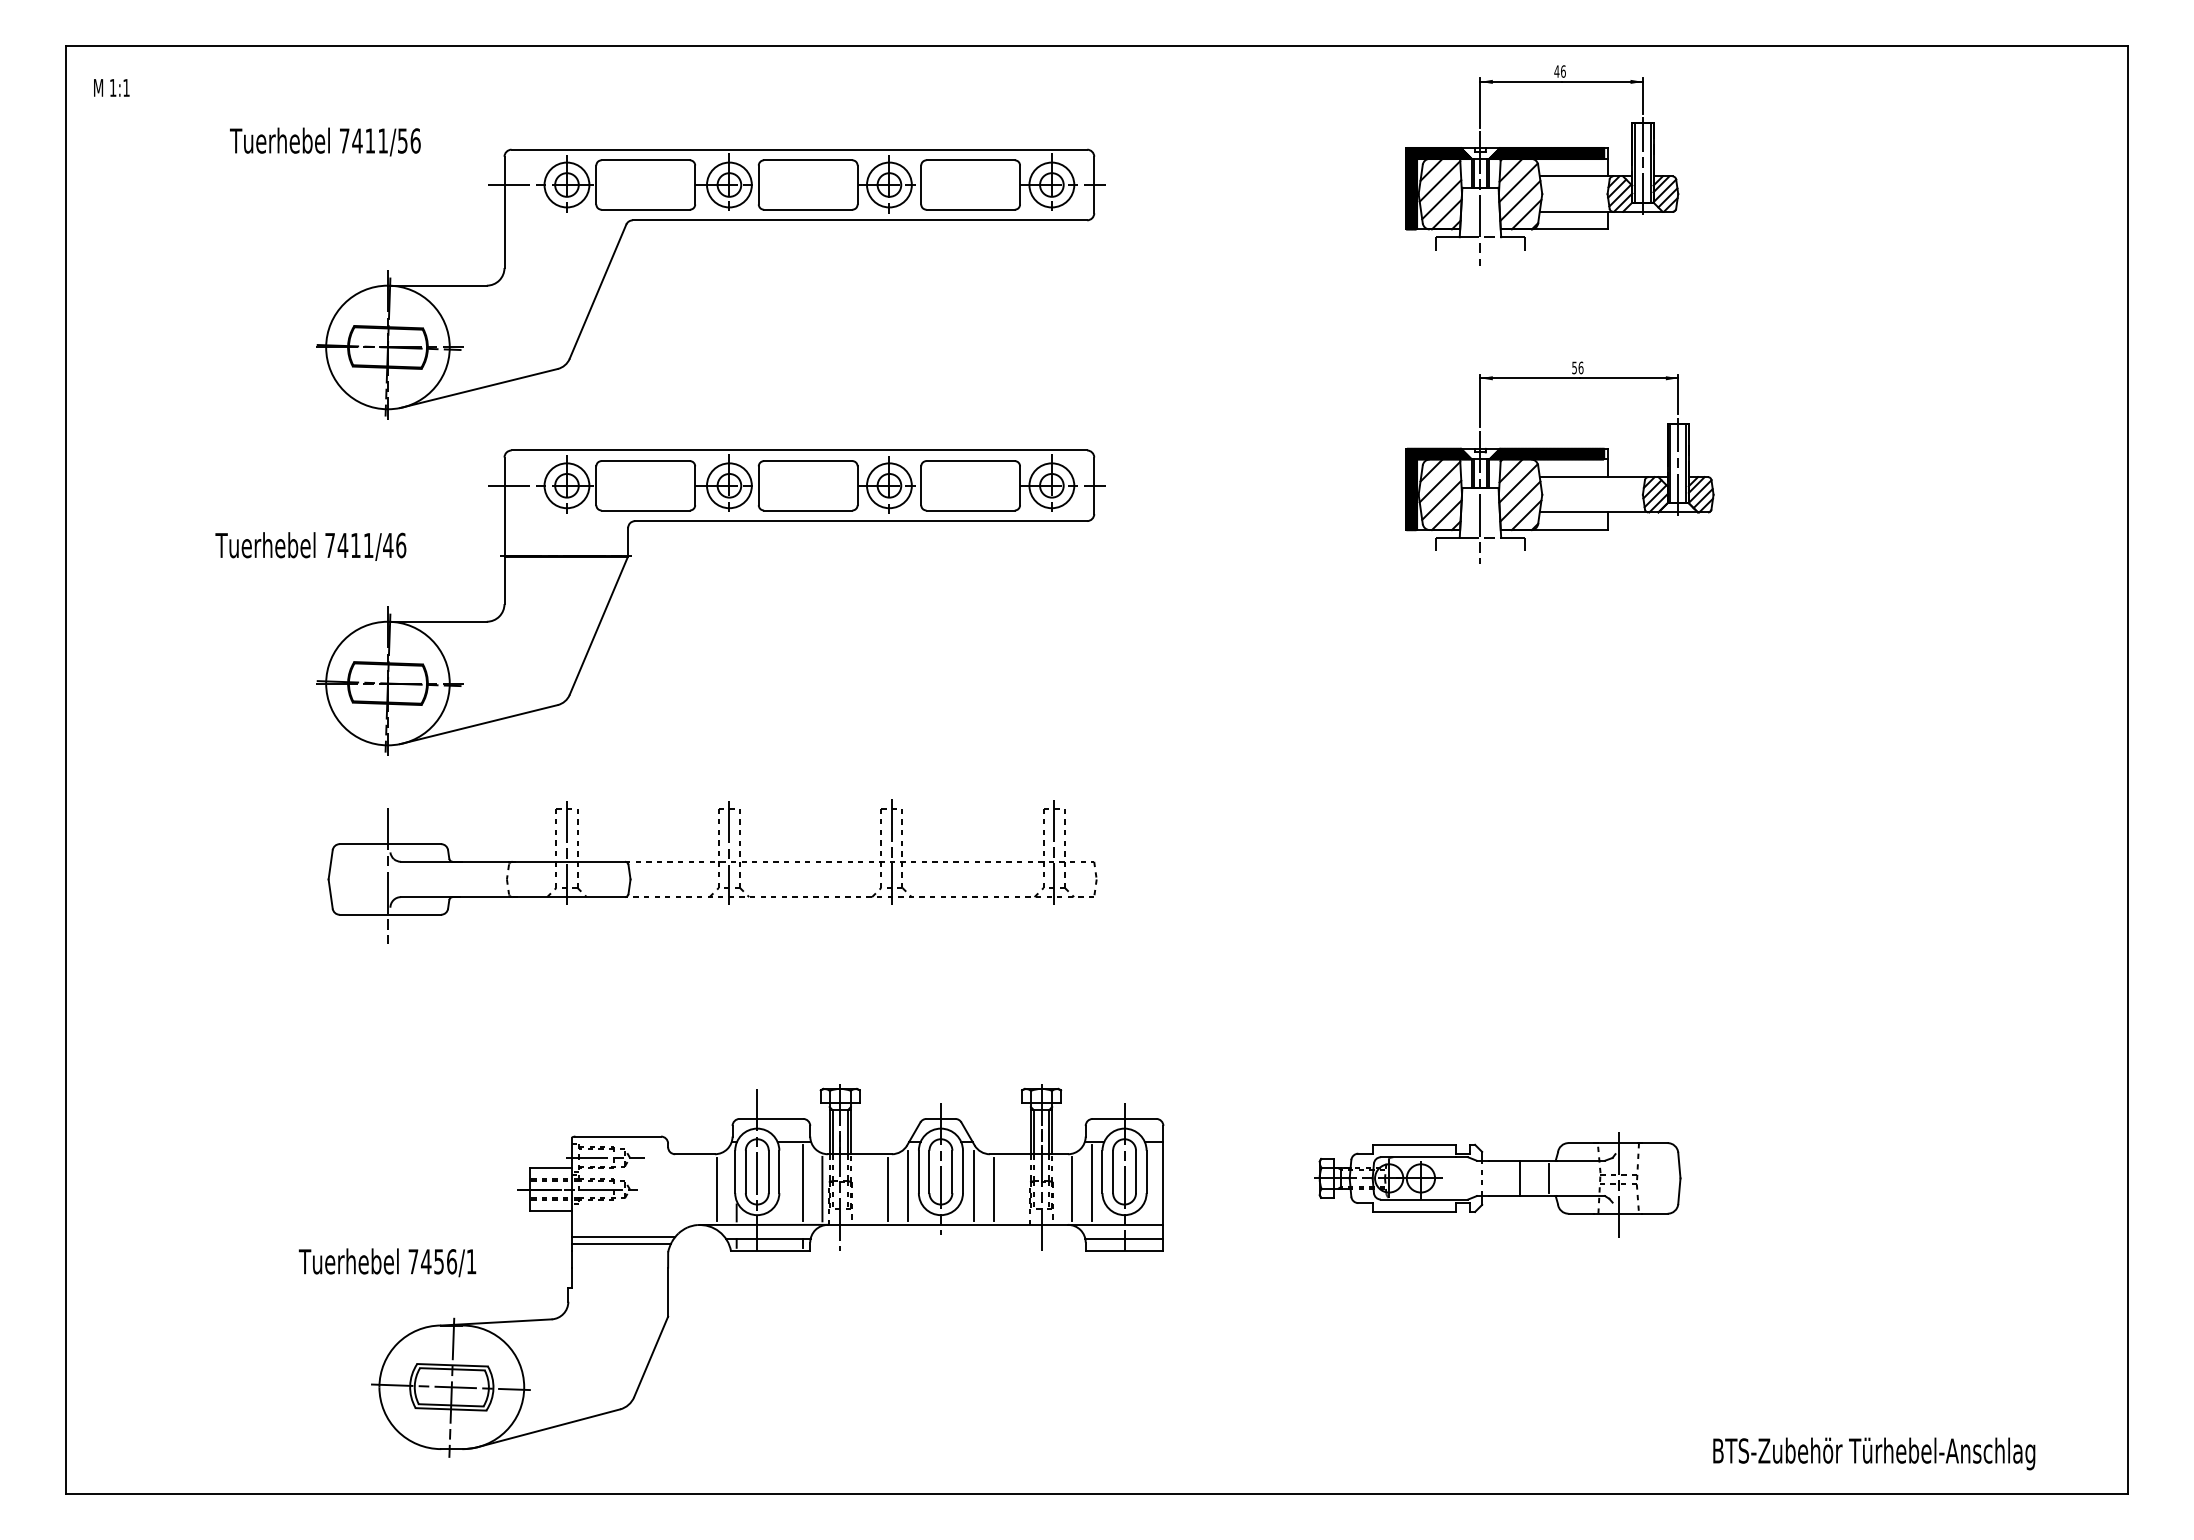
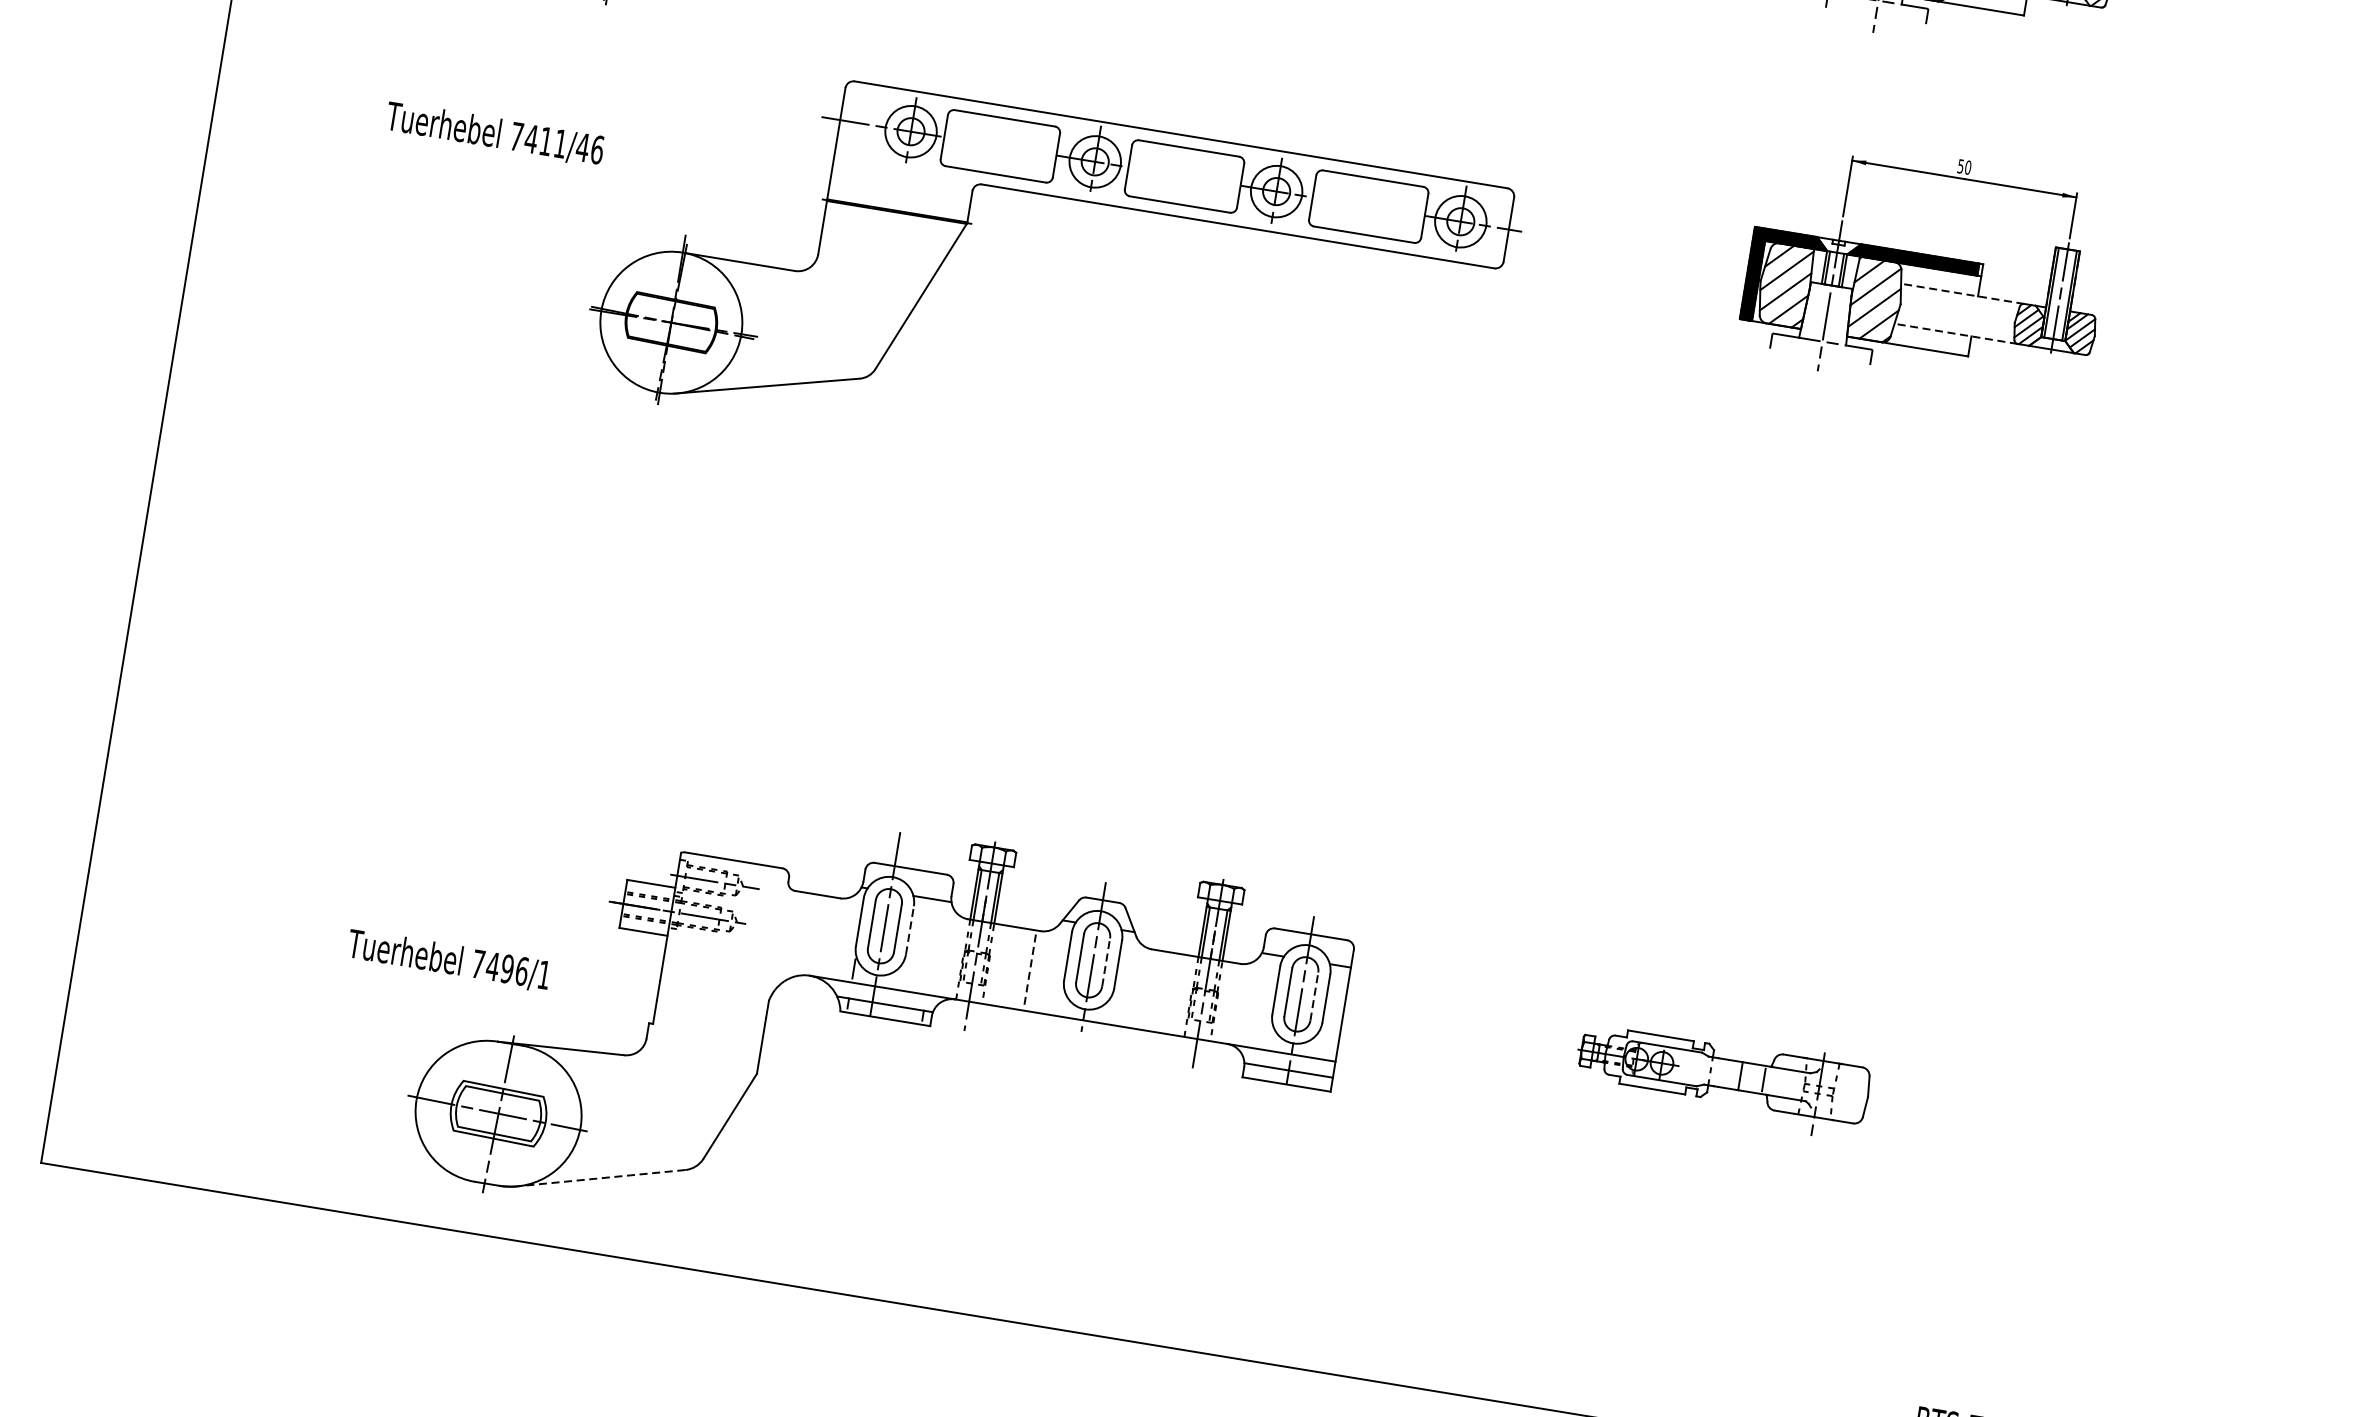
text: (1580, 367) -> (1967, 167), 56 -> 50
line: (1593, 477) -> (1961, 294), solid -> dashed
line: (1593, 512) -> (1955, 333), solid -> dashed
part: (710, 521) -> (1067, 198), moved
part: (718, 872) -> (896, 579), removed
line: (779, 1171) -> (910, 929), solid -> dashed
line: (952, 1171) -> (1106, 962), solid -> dashed
line: (1136, 1171) -> (1314, 996), solid -> dashed
line: (802, 1183) -> (934, 947), removed
line: (1091, 1183) -> (1261, 1001), removed
part: (1497, 1184) -> (1721, 1077), size x0.7
line: (907, 1186) -> (1052, 970), removed
line: (973, 1186) -> (1127, 982), removed
line: (822, 1188) -> (955, 957), removed
line: (716, 1189) -> (835, 938), removed
line: (888, 1189) -> (1030, 970), solid -> dashed
line: (993, 1189) -> (1149, 990), removed
line: (1071, 1189) -> (1237, 1004), removed
line: (622, 1237) -> (719, 975), removed
line: (620, 1244) -> (716, 983), removed
text: (439, 1261) -> (507, 968), 7456/1 -> 7496/1
line: (548, 1428) -> (600, 1178), solid -> dashed

